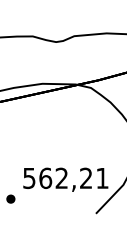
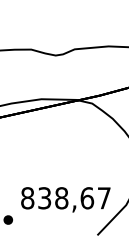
text: (65, 178) -> (65, 198), 562,21 -> 838,67

